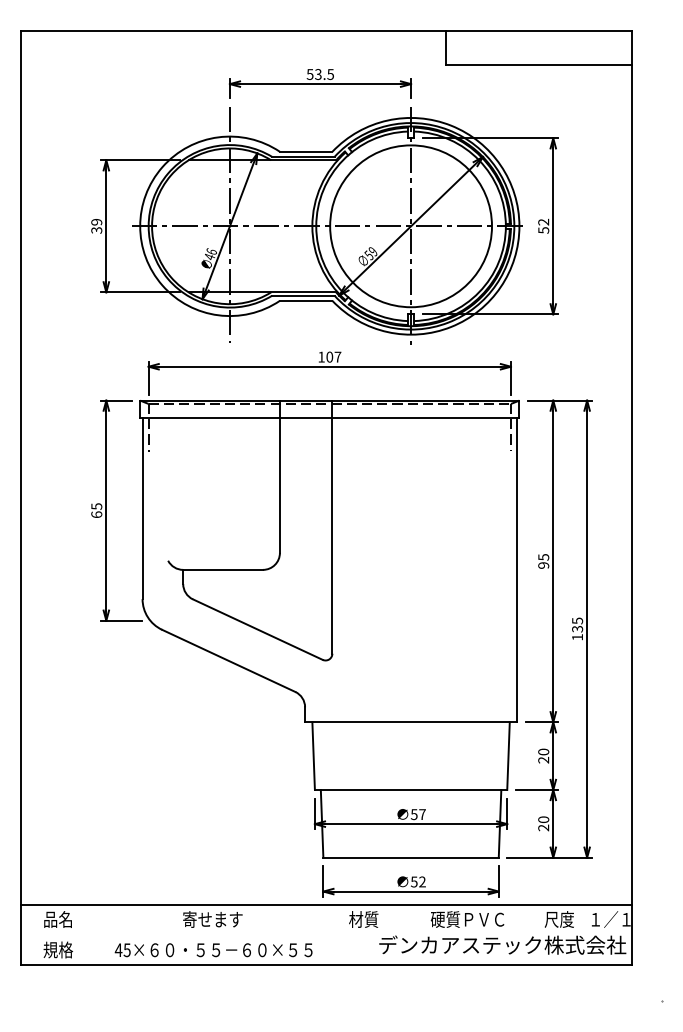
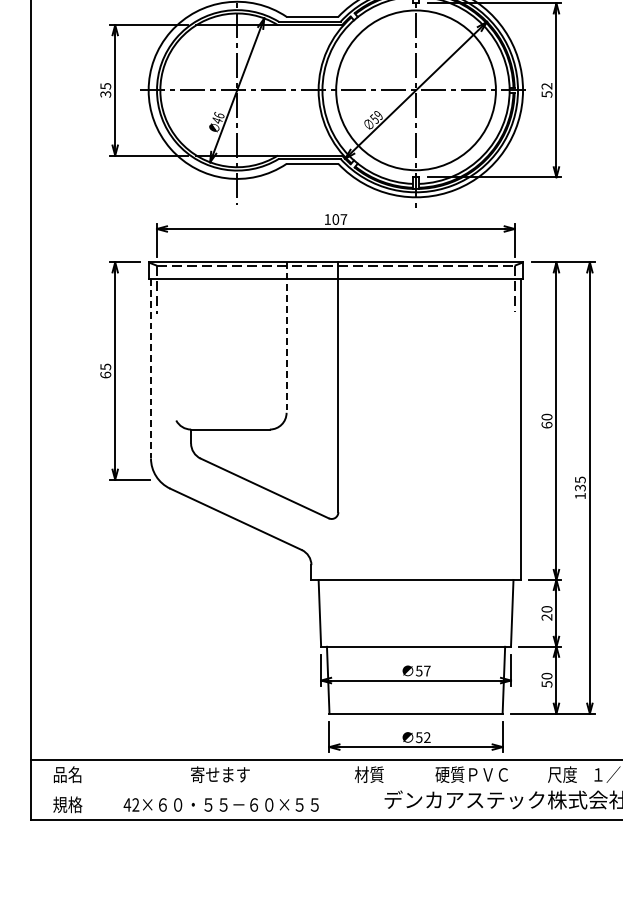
text: (96, 222) -> (105, 86), 39 -> 35
line: (279, 477) -> (286, 338), solid -> dashed
line: (142, 508) -> (150, 368), solid -> dashed
text: (543, 561) -> (546, 421), 95 -> 60
text: (543, 827) -> (546, 683), 20 -> 50
text: (126, 950) -> (135, 805), 45× -> 42×

